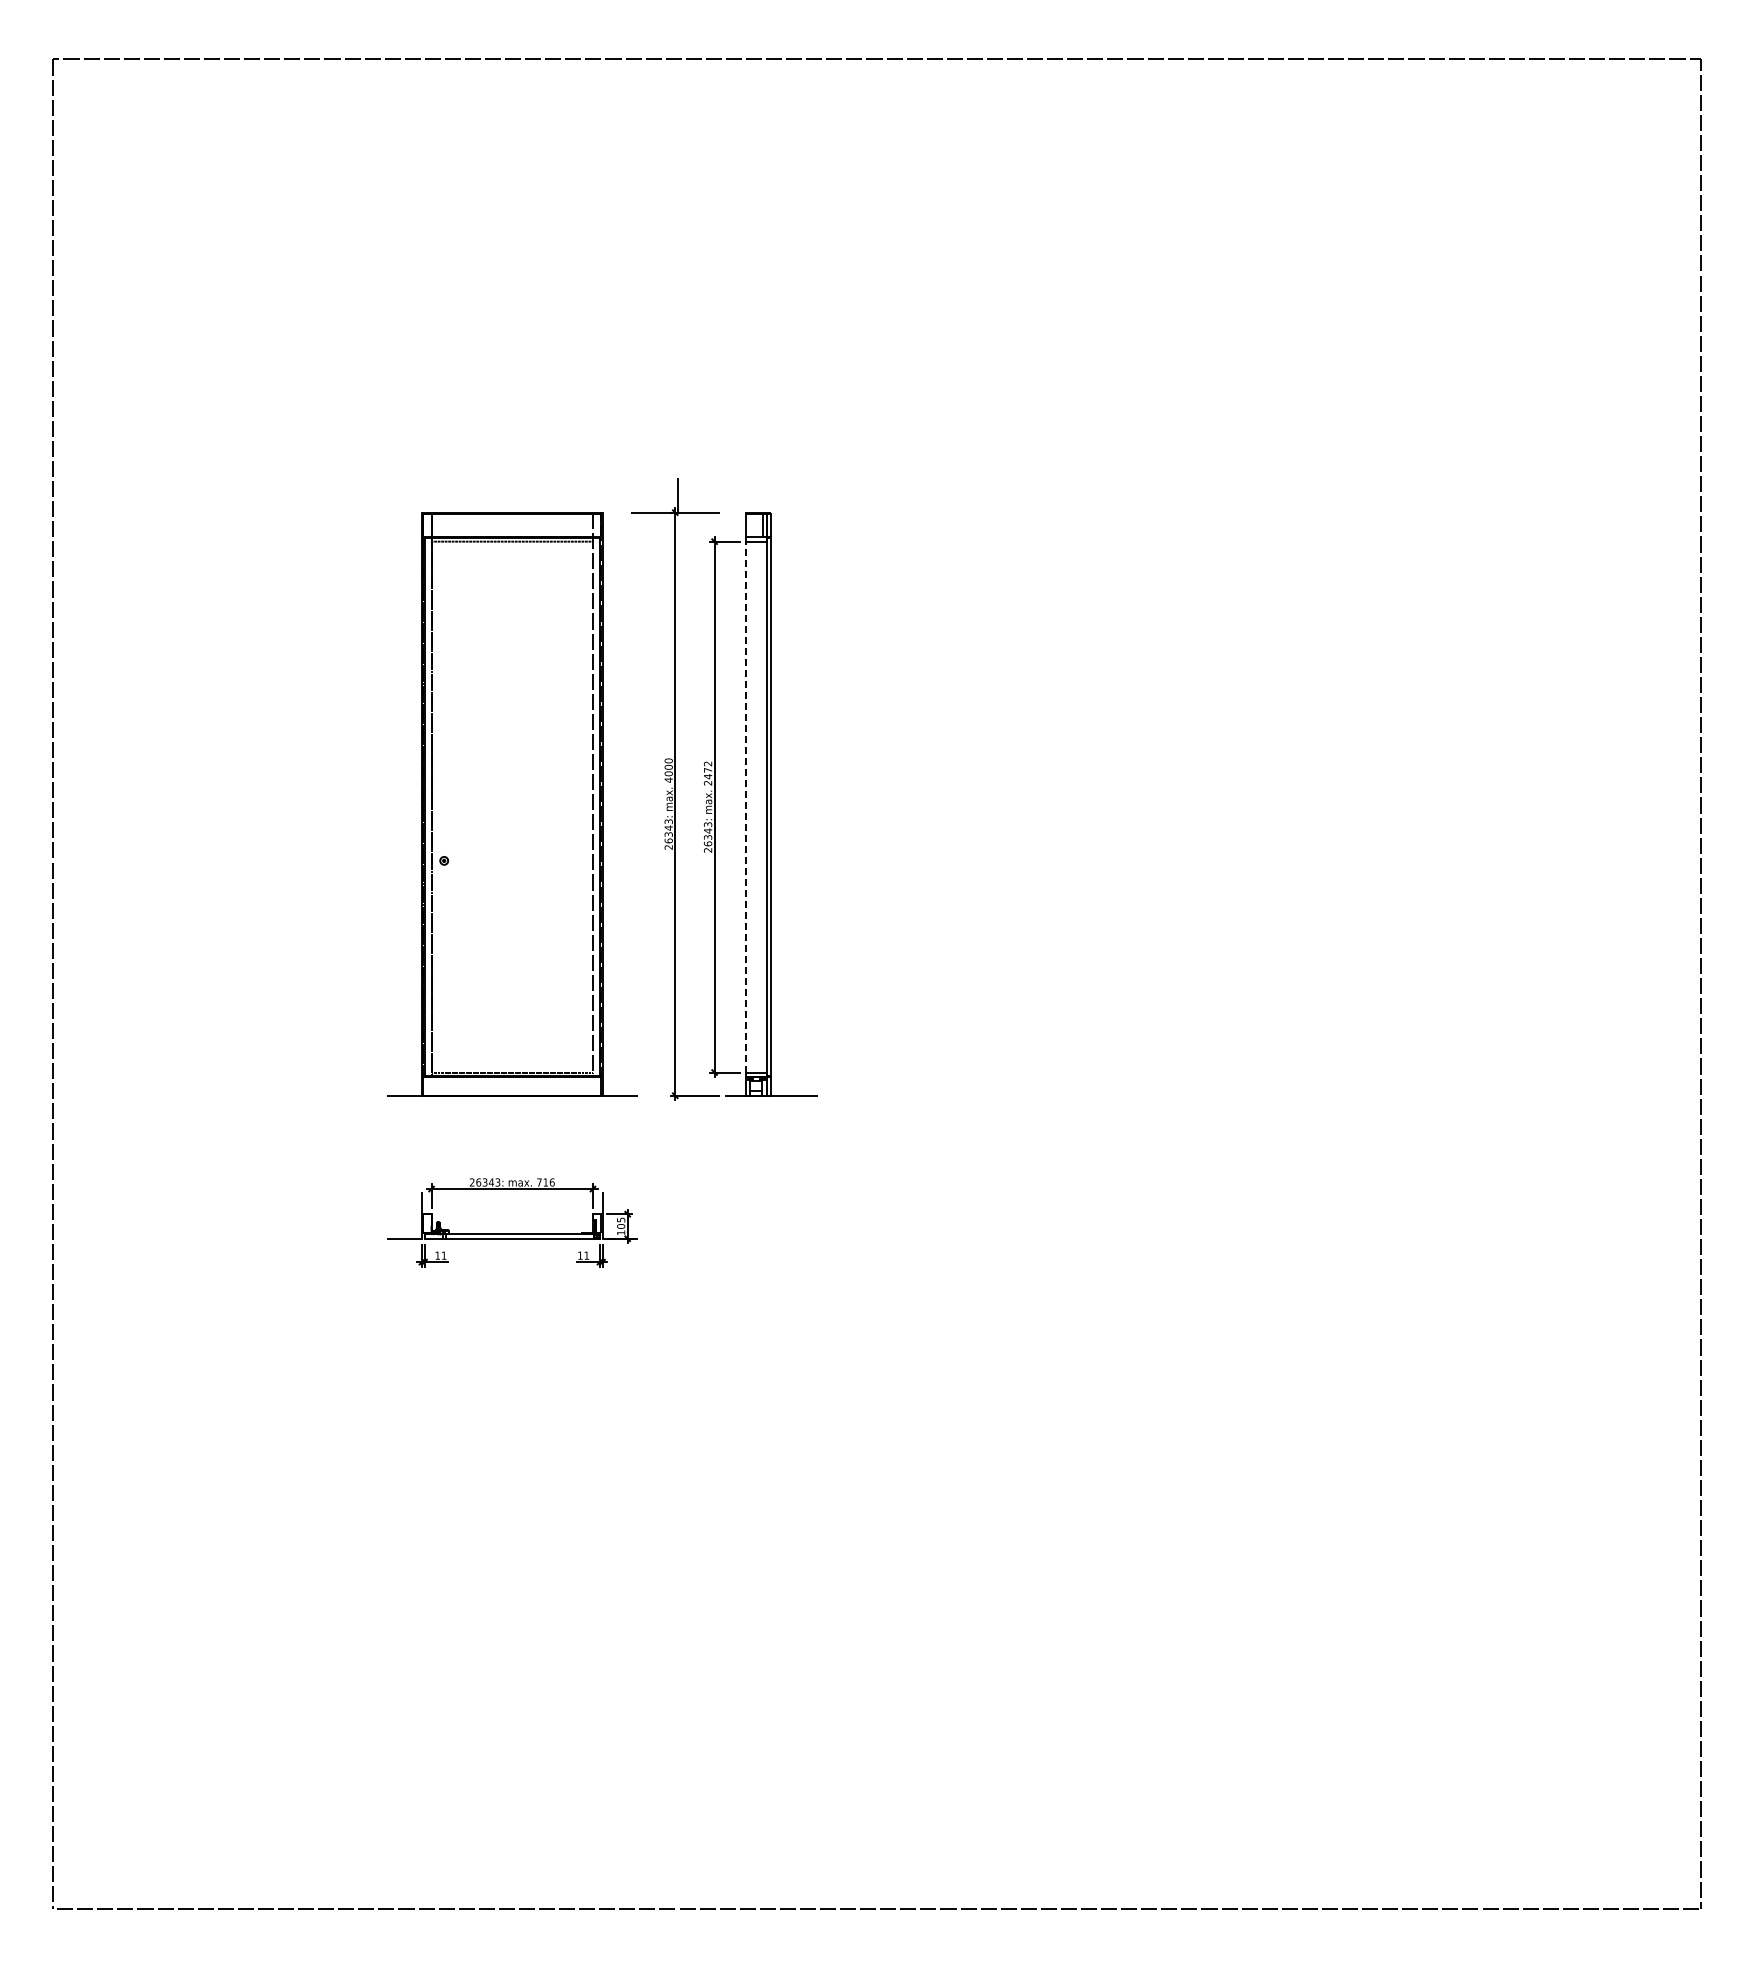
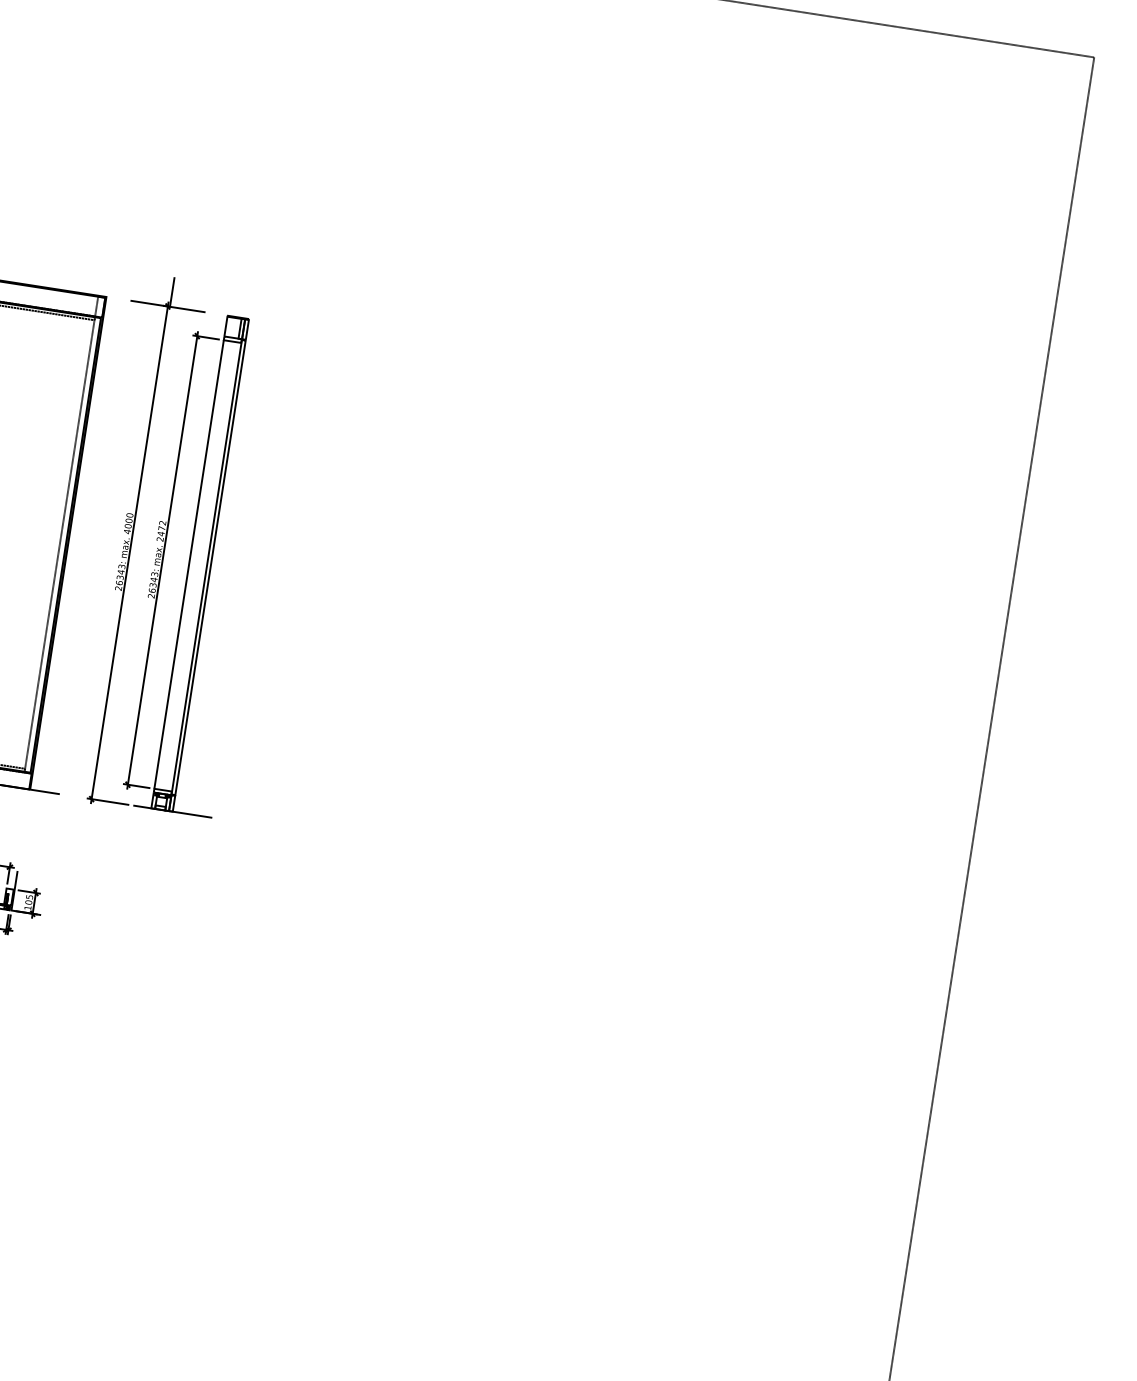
line: (745, 806) -> (188, 563), dashed -> solid

